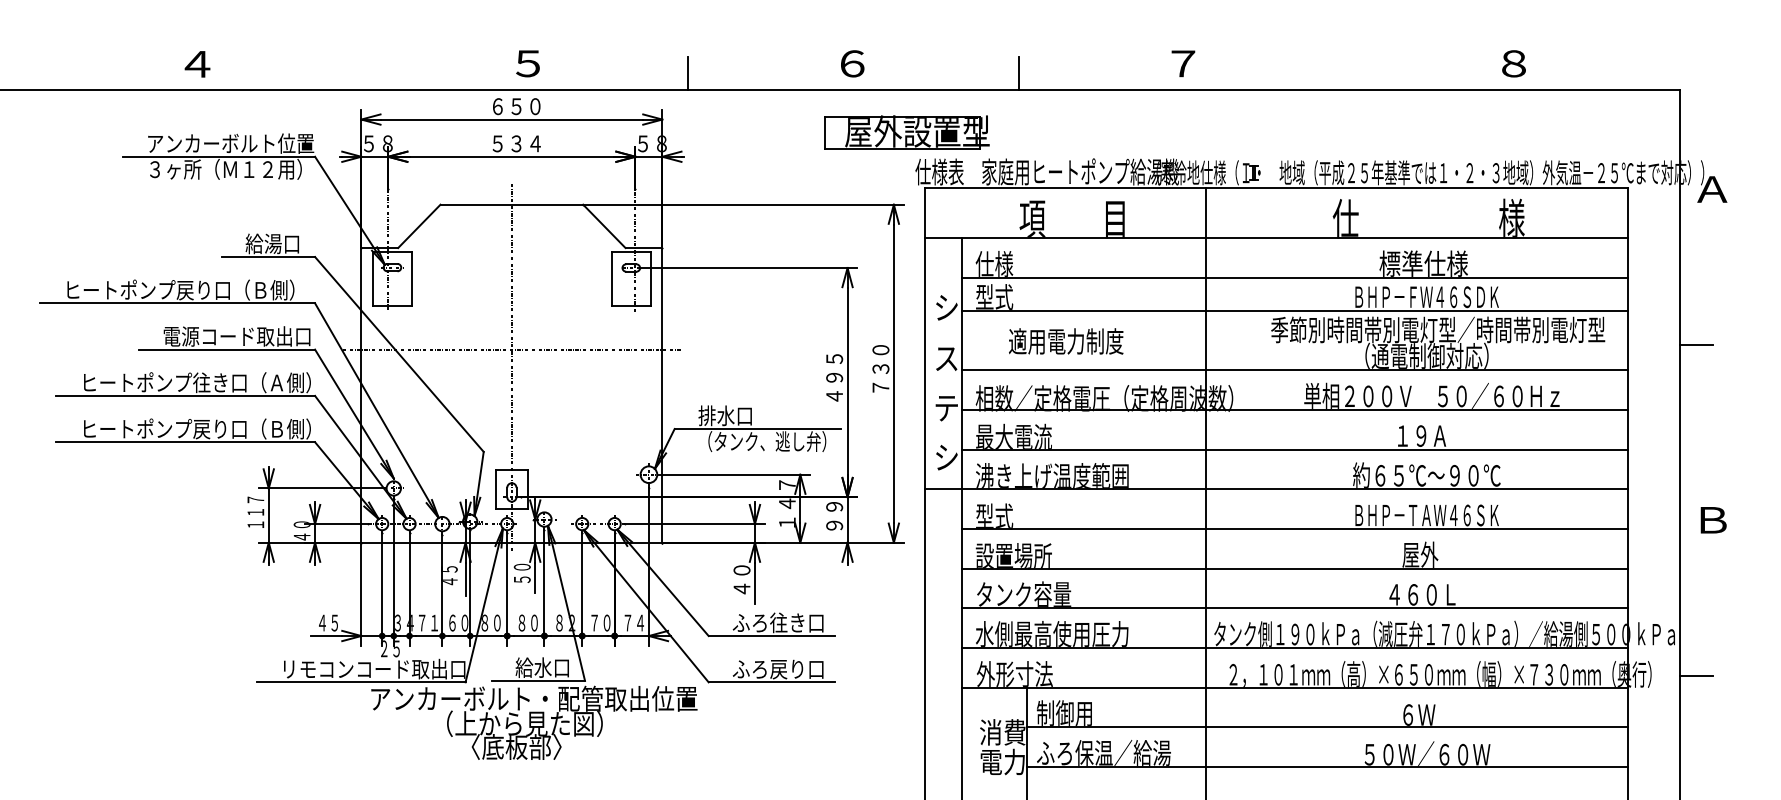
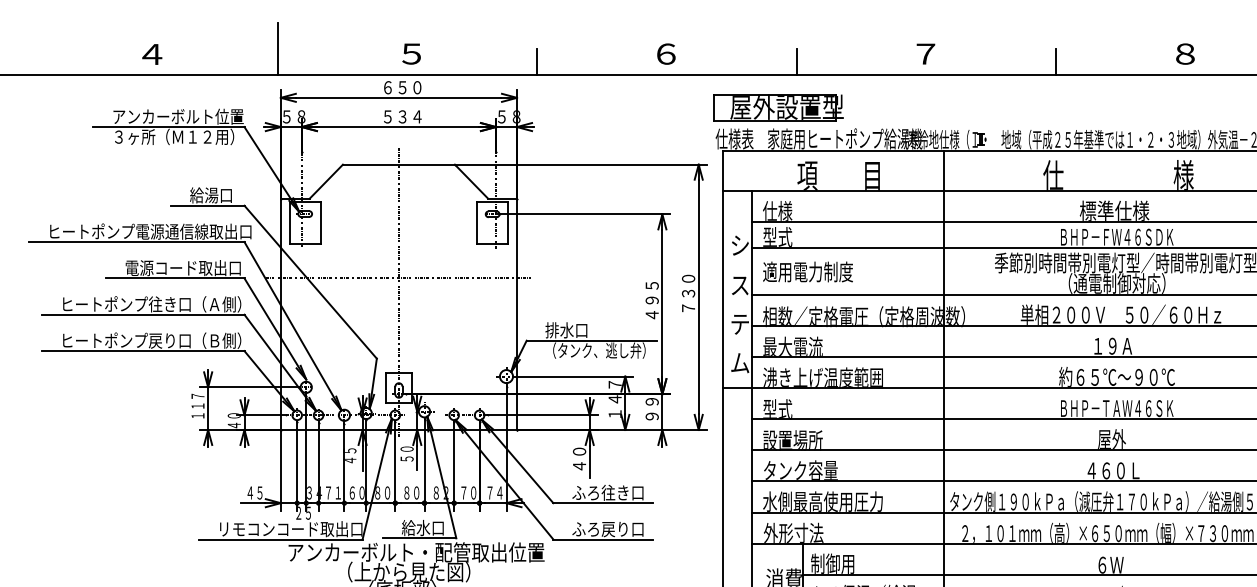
line: (357, 57) -> (277, 49), added
line: (1349, 73) -> (1056, 61), added
part: (906, 132) -> (778, 108), moved
text: (249, 289) -> (193, 231), ヒートポンプ戻り口（Ｂ側） -> ヒートポンプ電源通信線取出口
text: (1066, 341) -> (808, 272), moved
text: (946, 457) -> (740, 363), シ -> ム

